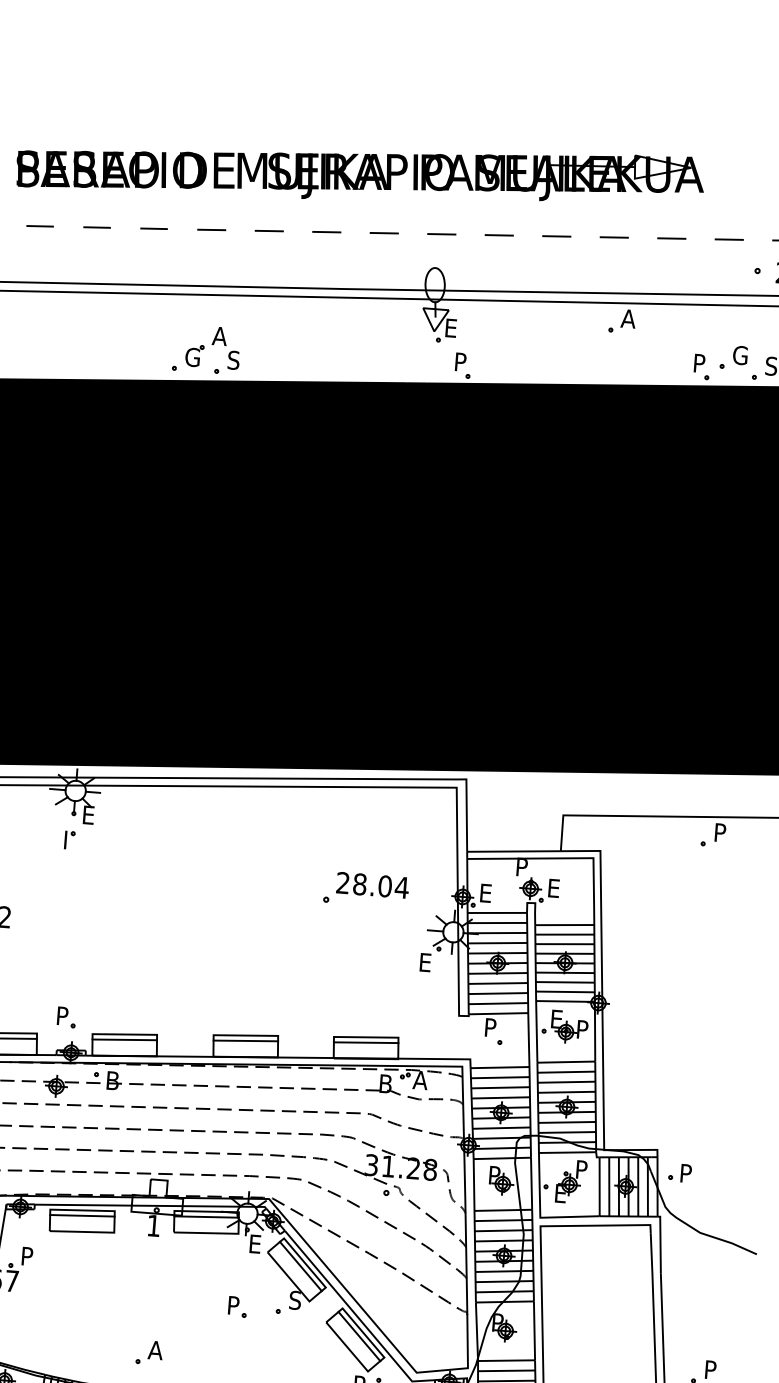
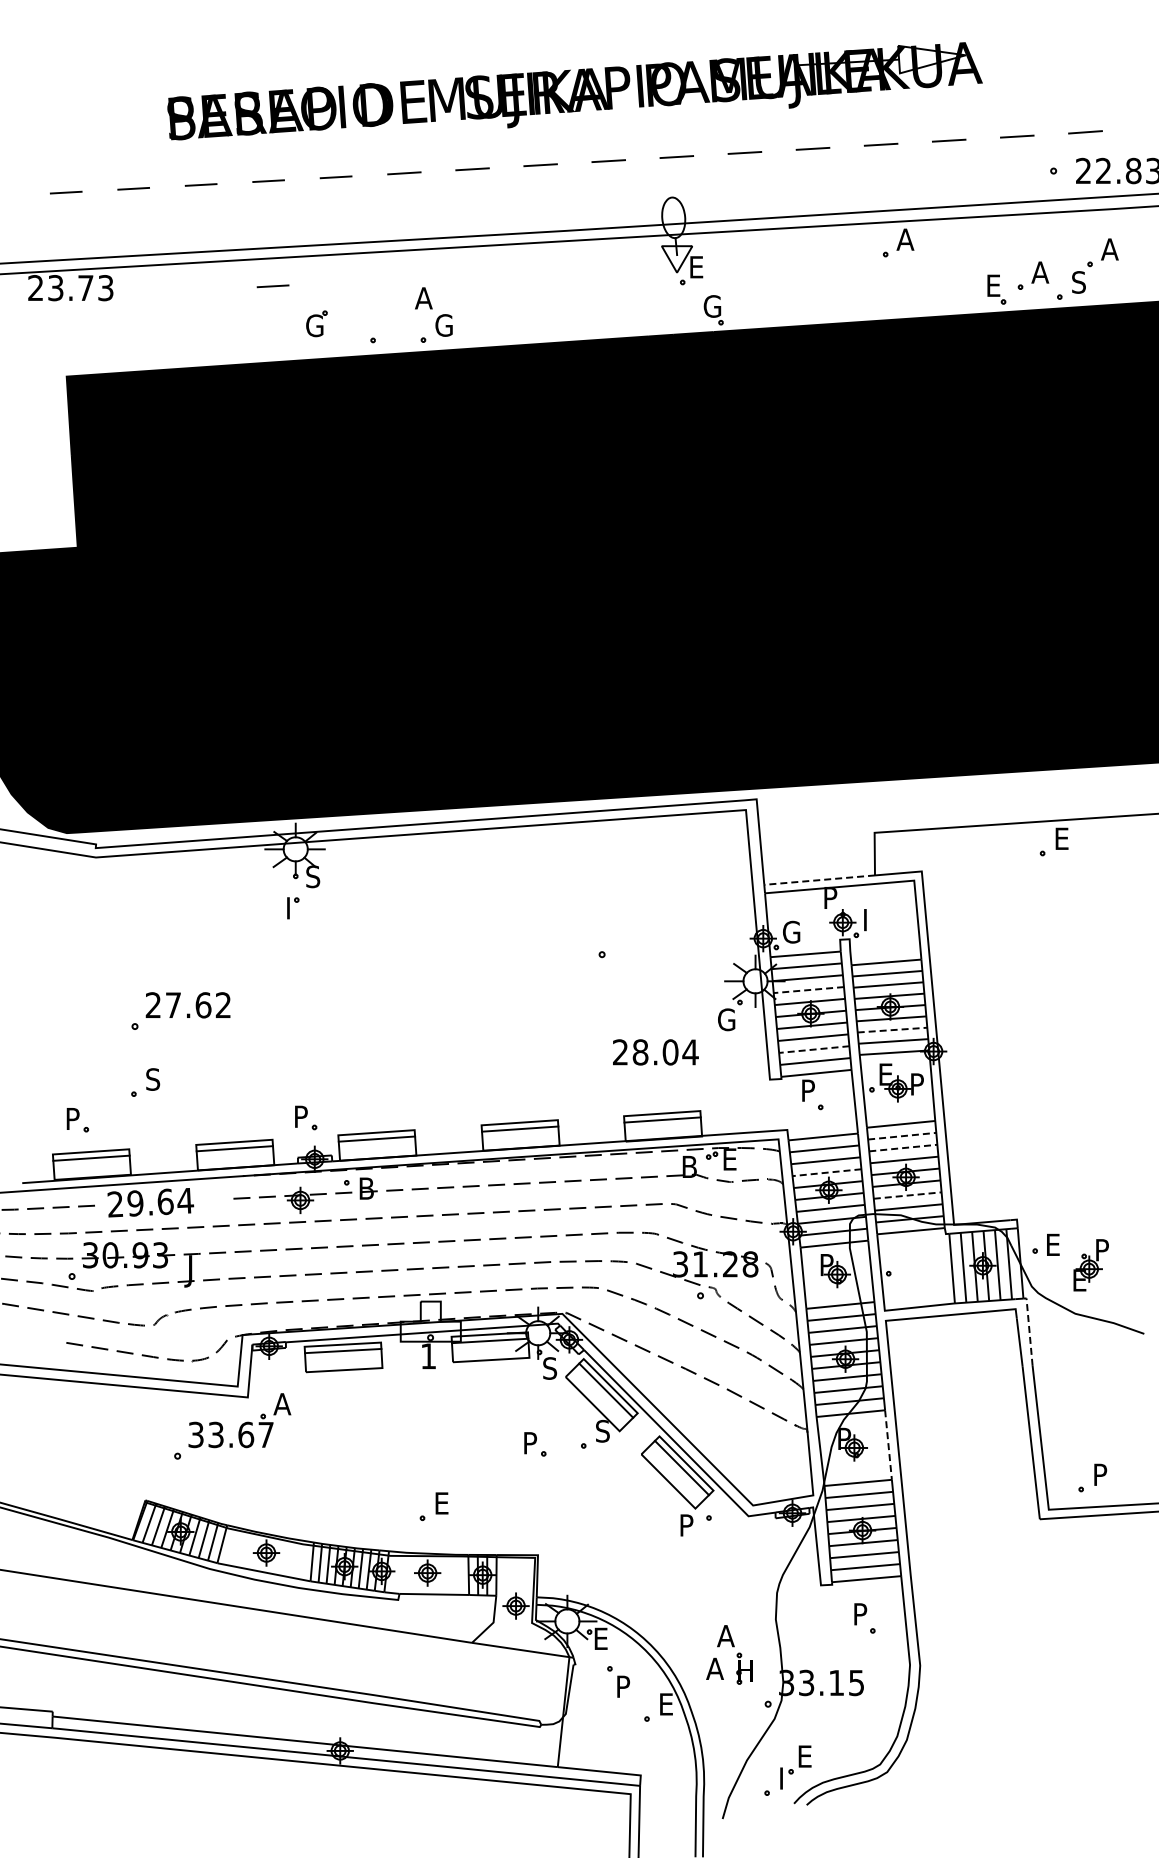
line: (93, 316) -> (272, 286), added
part: (194, 355) -> (316, 323), moved
text: (739, 355) -> (1040, 272), G -> A
text: (234, 360) -> (443, 325), S -> G
text: (461, 362) -> (712, 306), P -> G
text: (701, 363) -> (995, 285), P -> E
text: (88, 814) -> (313, 876), E -> S
text: (721, 832) -> (1063, 838), P -> E
line: (513, 851) -> (819, 880), solid -> dashed
text: (372, 885) -> (655, 1052), moved
text: (554, 888) -> (871, 920), E -> I
text: (486, 892) -> (791, 931), E -> G
line: (497, 943) -> (808, 990), solid -> dashed
text: (426, 962) -> (726, 1019), E -> G
line: (565, 982) -> (892, 1030), solid -> dashed
line: (497, 993) -> (813, 1049), solid -> dashed
line: (566, 1072) -> (902, 1136), solid -> dashed
text: (420, 1080) -> (730, 1159), A -> E
line: (566, 1082) -> (903, 1148), solid -> dashed
line: (500, 1097) -> (826, 1172), solid -> dashed
line: (567, 1122) -> (908, 1195), solid -> dashed
text: (687, 1173) -> (1054, 1244), P -> E
part: (570, 1181) -> (1090, 1265), moved
line: (660, 1243) -> (1029, 1329), solid -> dashed
text: (255, 1244) -> (550, 1368), E -> S
text: (27, 1256) -> (282, 1404), P -> A
line: (534, 1331) -> (888, 1445), solid -> dashed
text: (155, 1350) -> (442, 1503), A -> E

